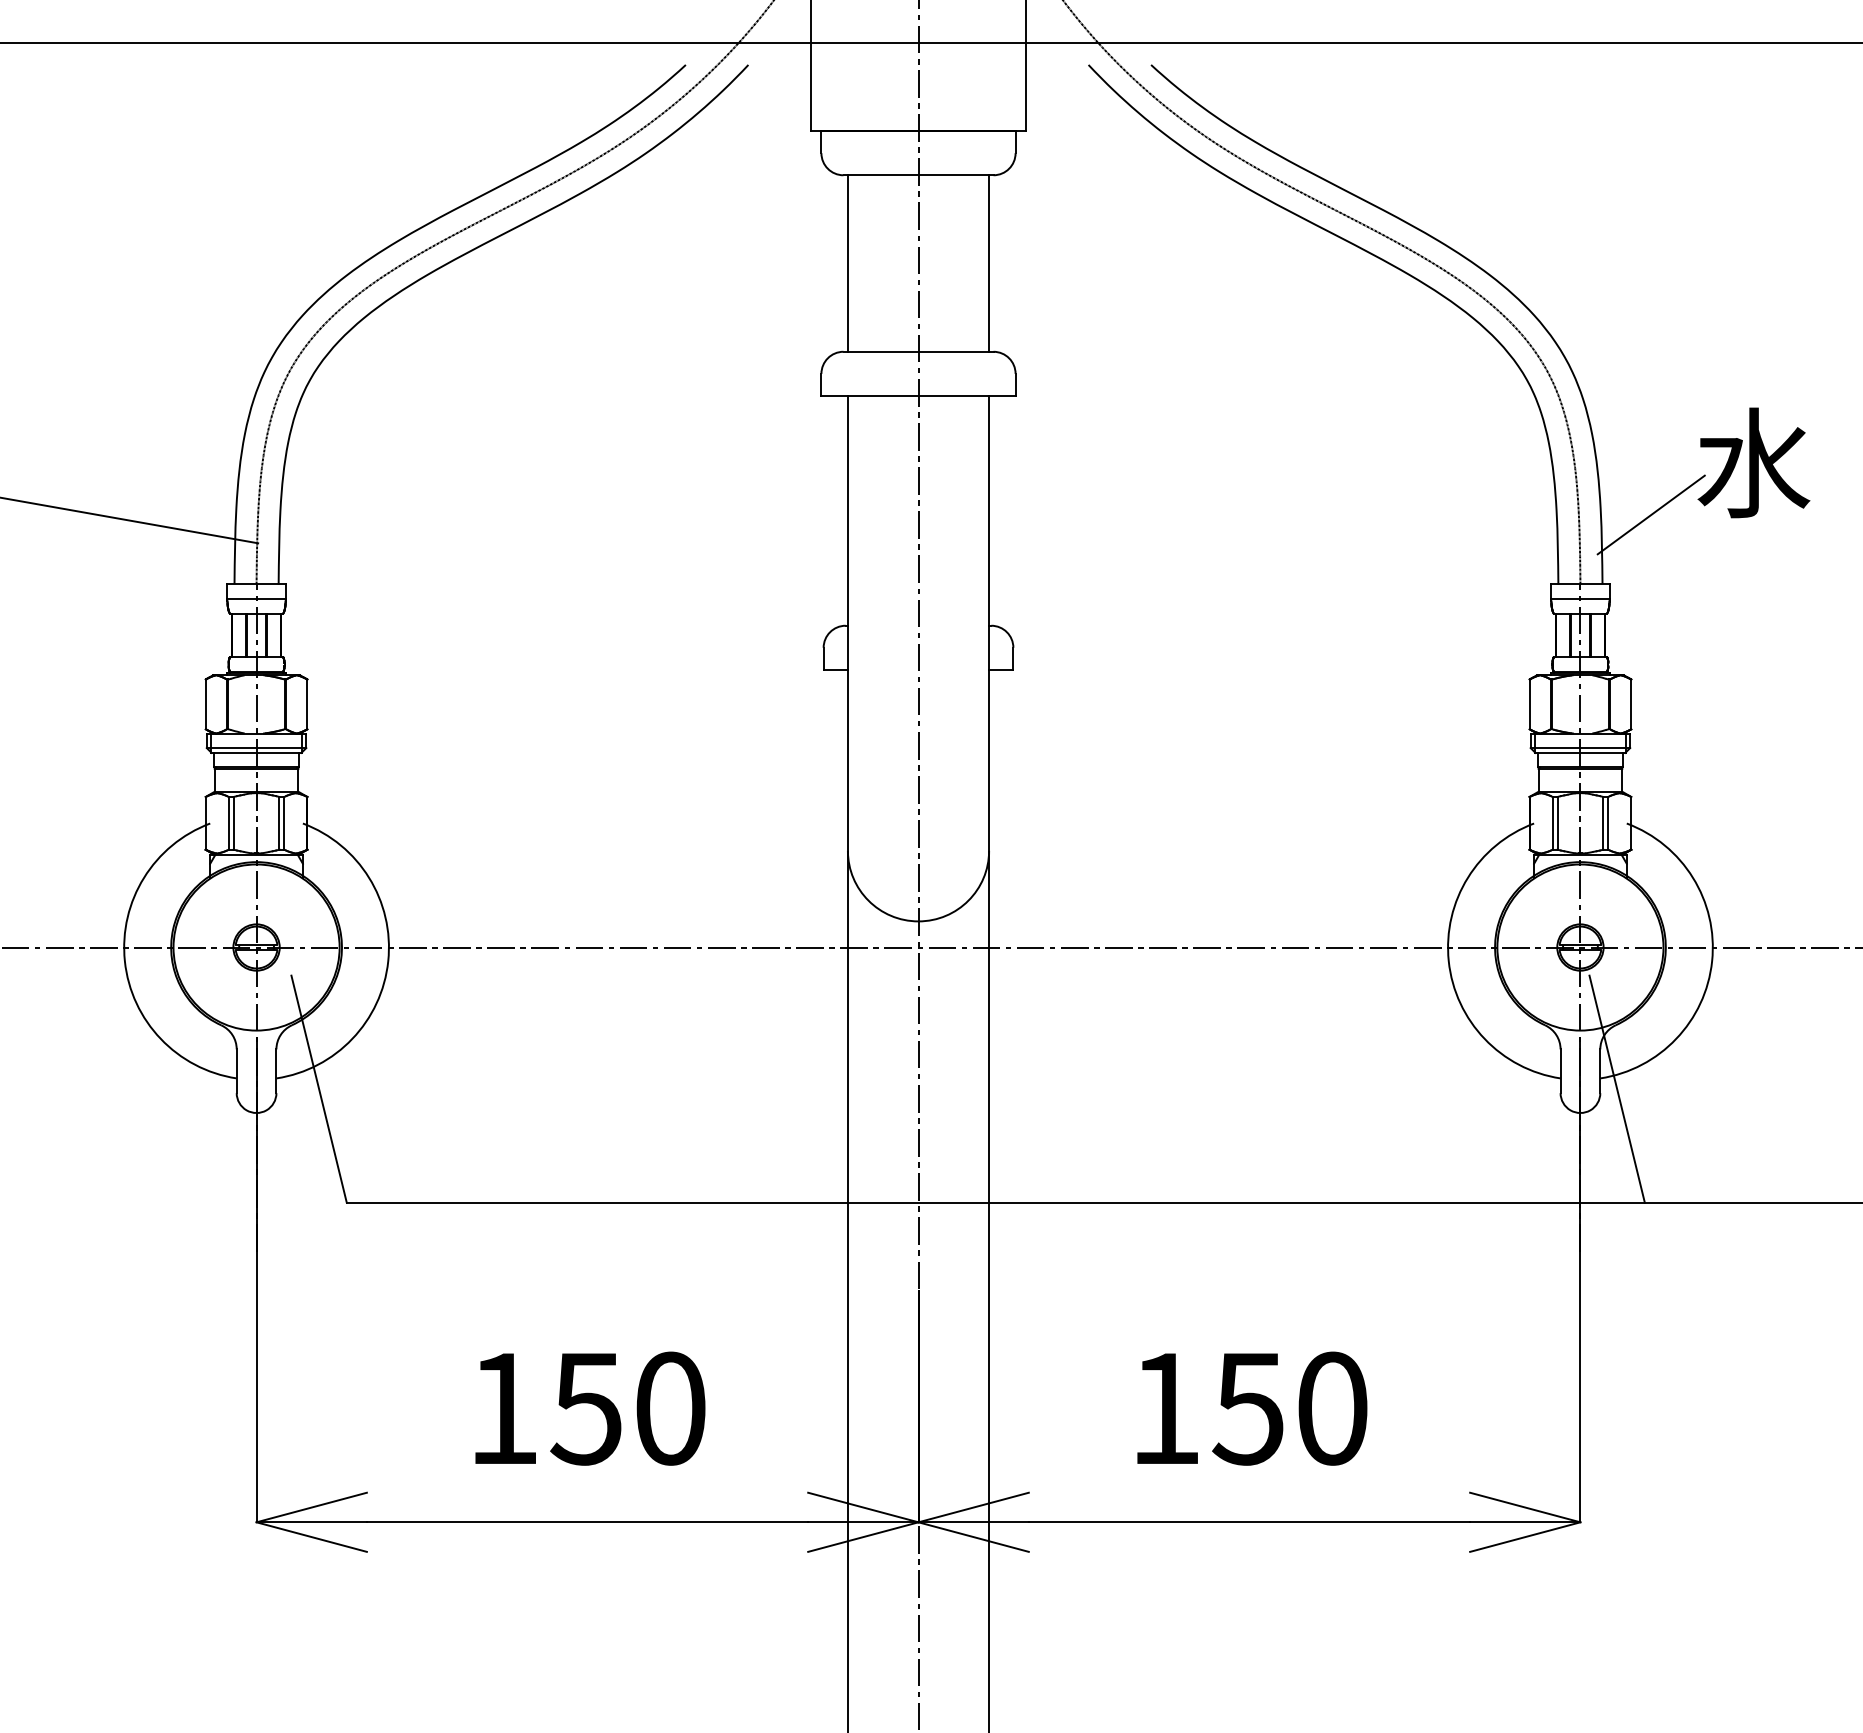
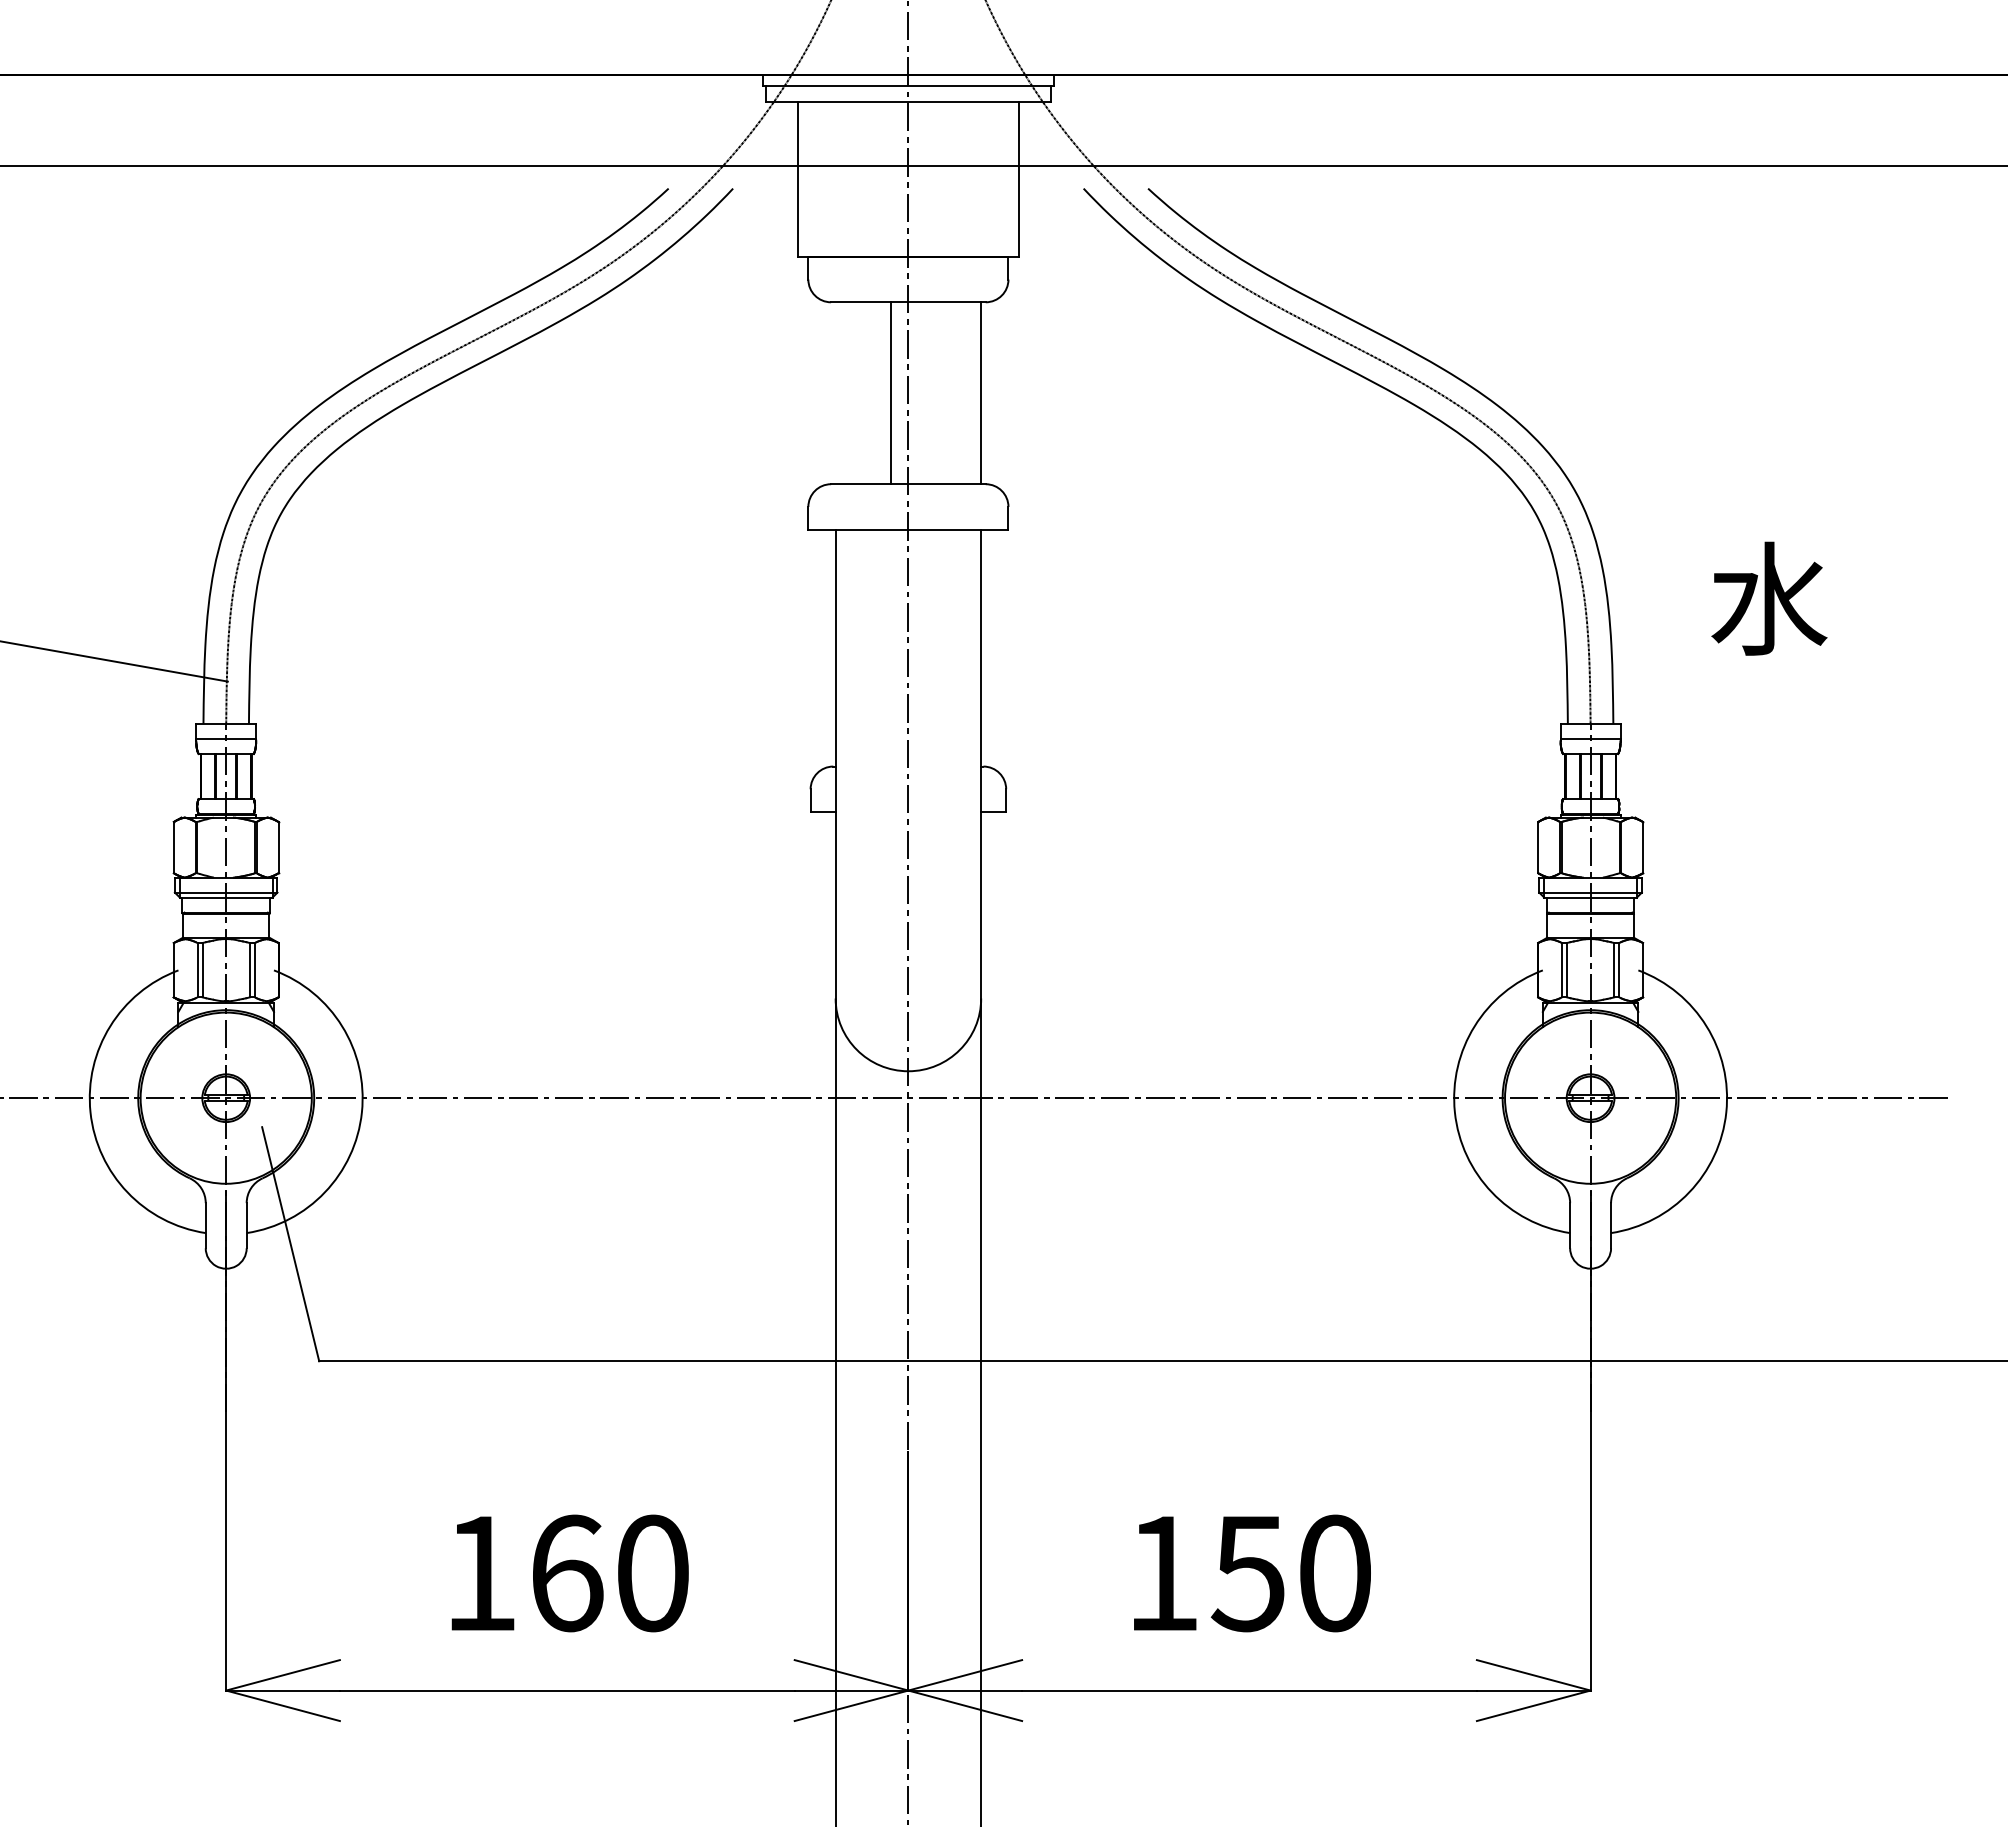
line: (847, 263) -> (890, 393), moved
line: (1651, 514) -> (1663, 651), removed
line: (1617, 1089) -> (1628, 1244), removed
text: (585, 1408) -> (565, 1573), 150 -> 160

